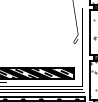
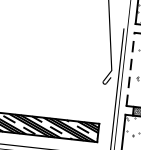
line: (89, 32) -> (130, 69), solid -> dashed

